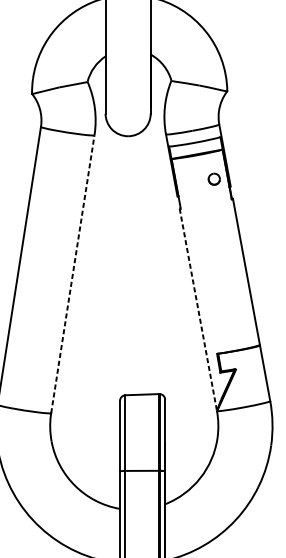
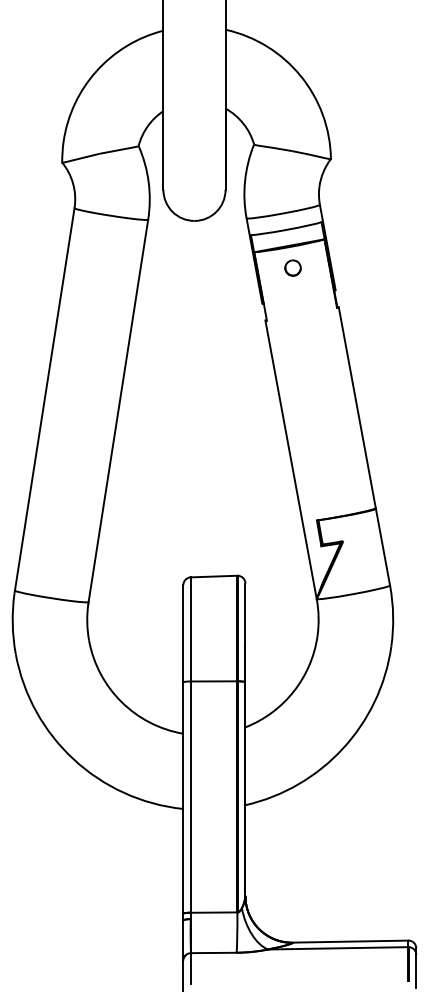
part: (213, 178) -> (292, 267), moved
line: (72, 274) -> (118, 410), dashed -> solid
line: (198, 309) -> (291, 459), dashed -> solid

